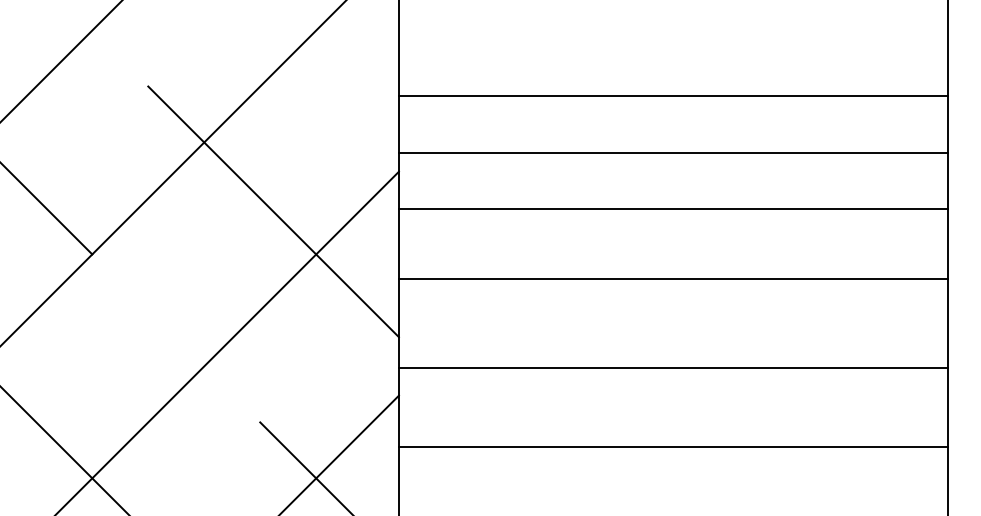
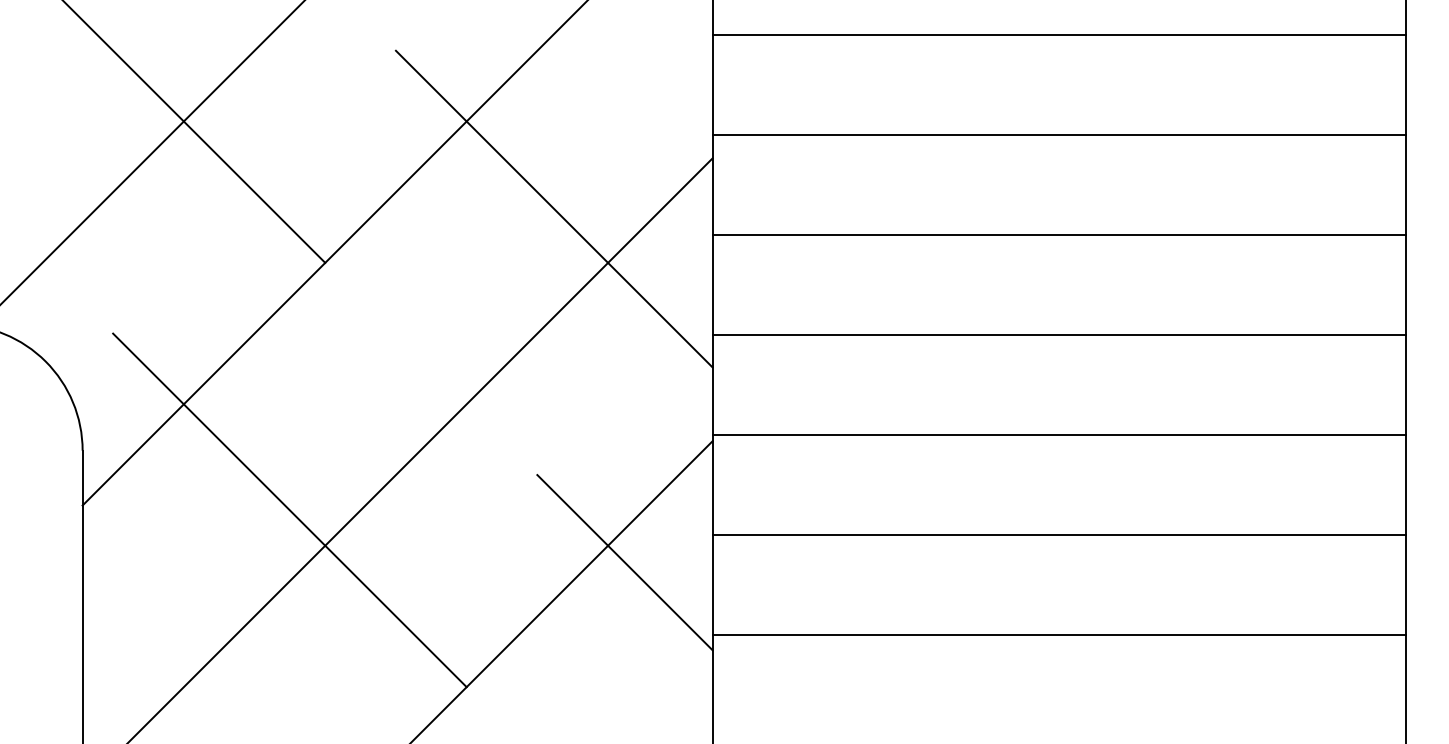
line: (672, 95) -> (1058, 34), moved
line: (672, 208) -> (1058, 234), moved
line: (672, 278) -> (1058, 334), moved
line: (672, 368) -> (1058, 434), moved
line: (672, 446) -> (1058, 534), moved

